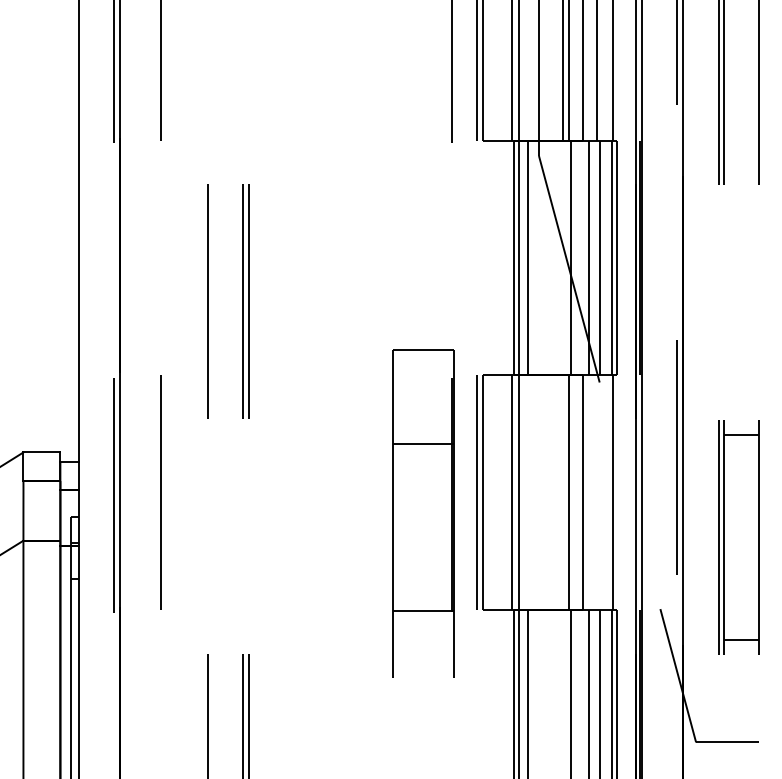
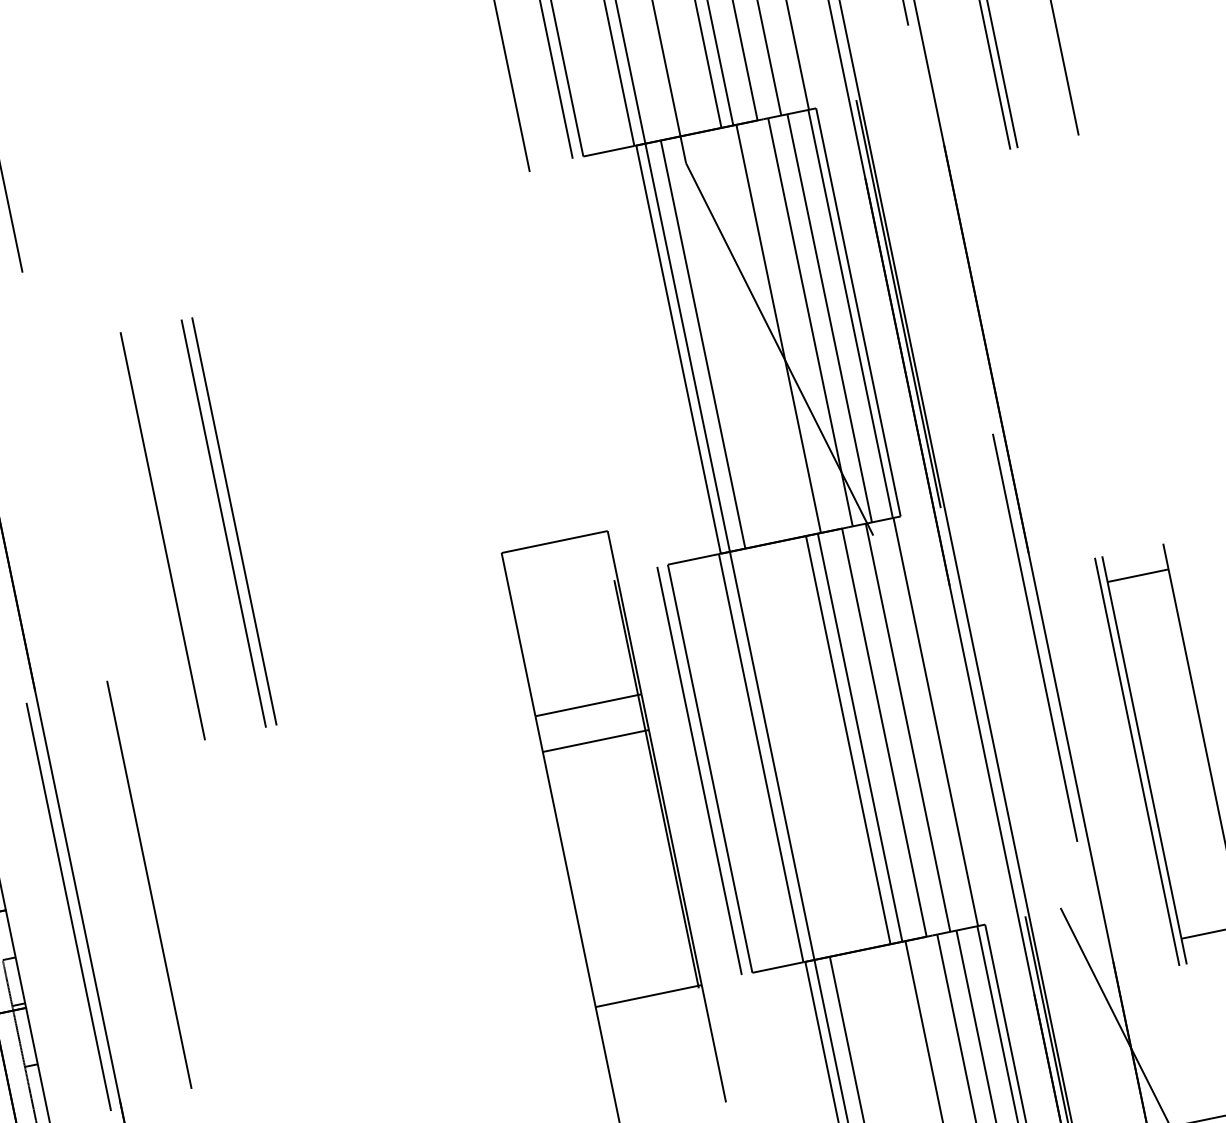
line: (422, 464) -> (594, 742), added
line: (562, 492) -> (848, 740), added
line: (596, 492) -> (907, 728), added

